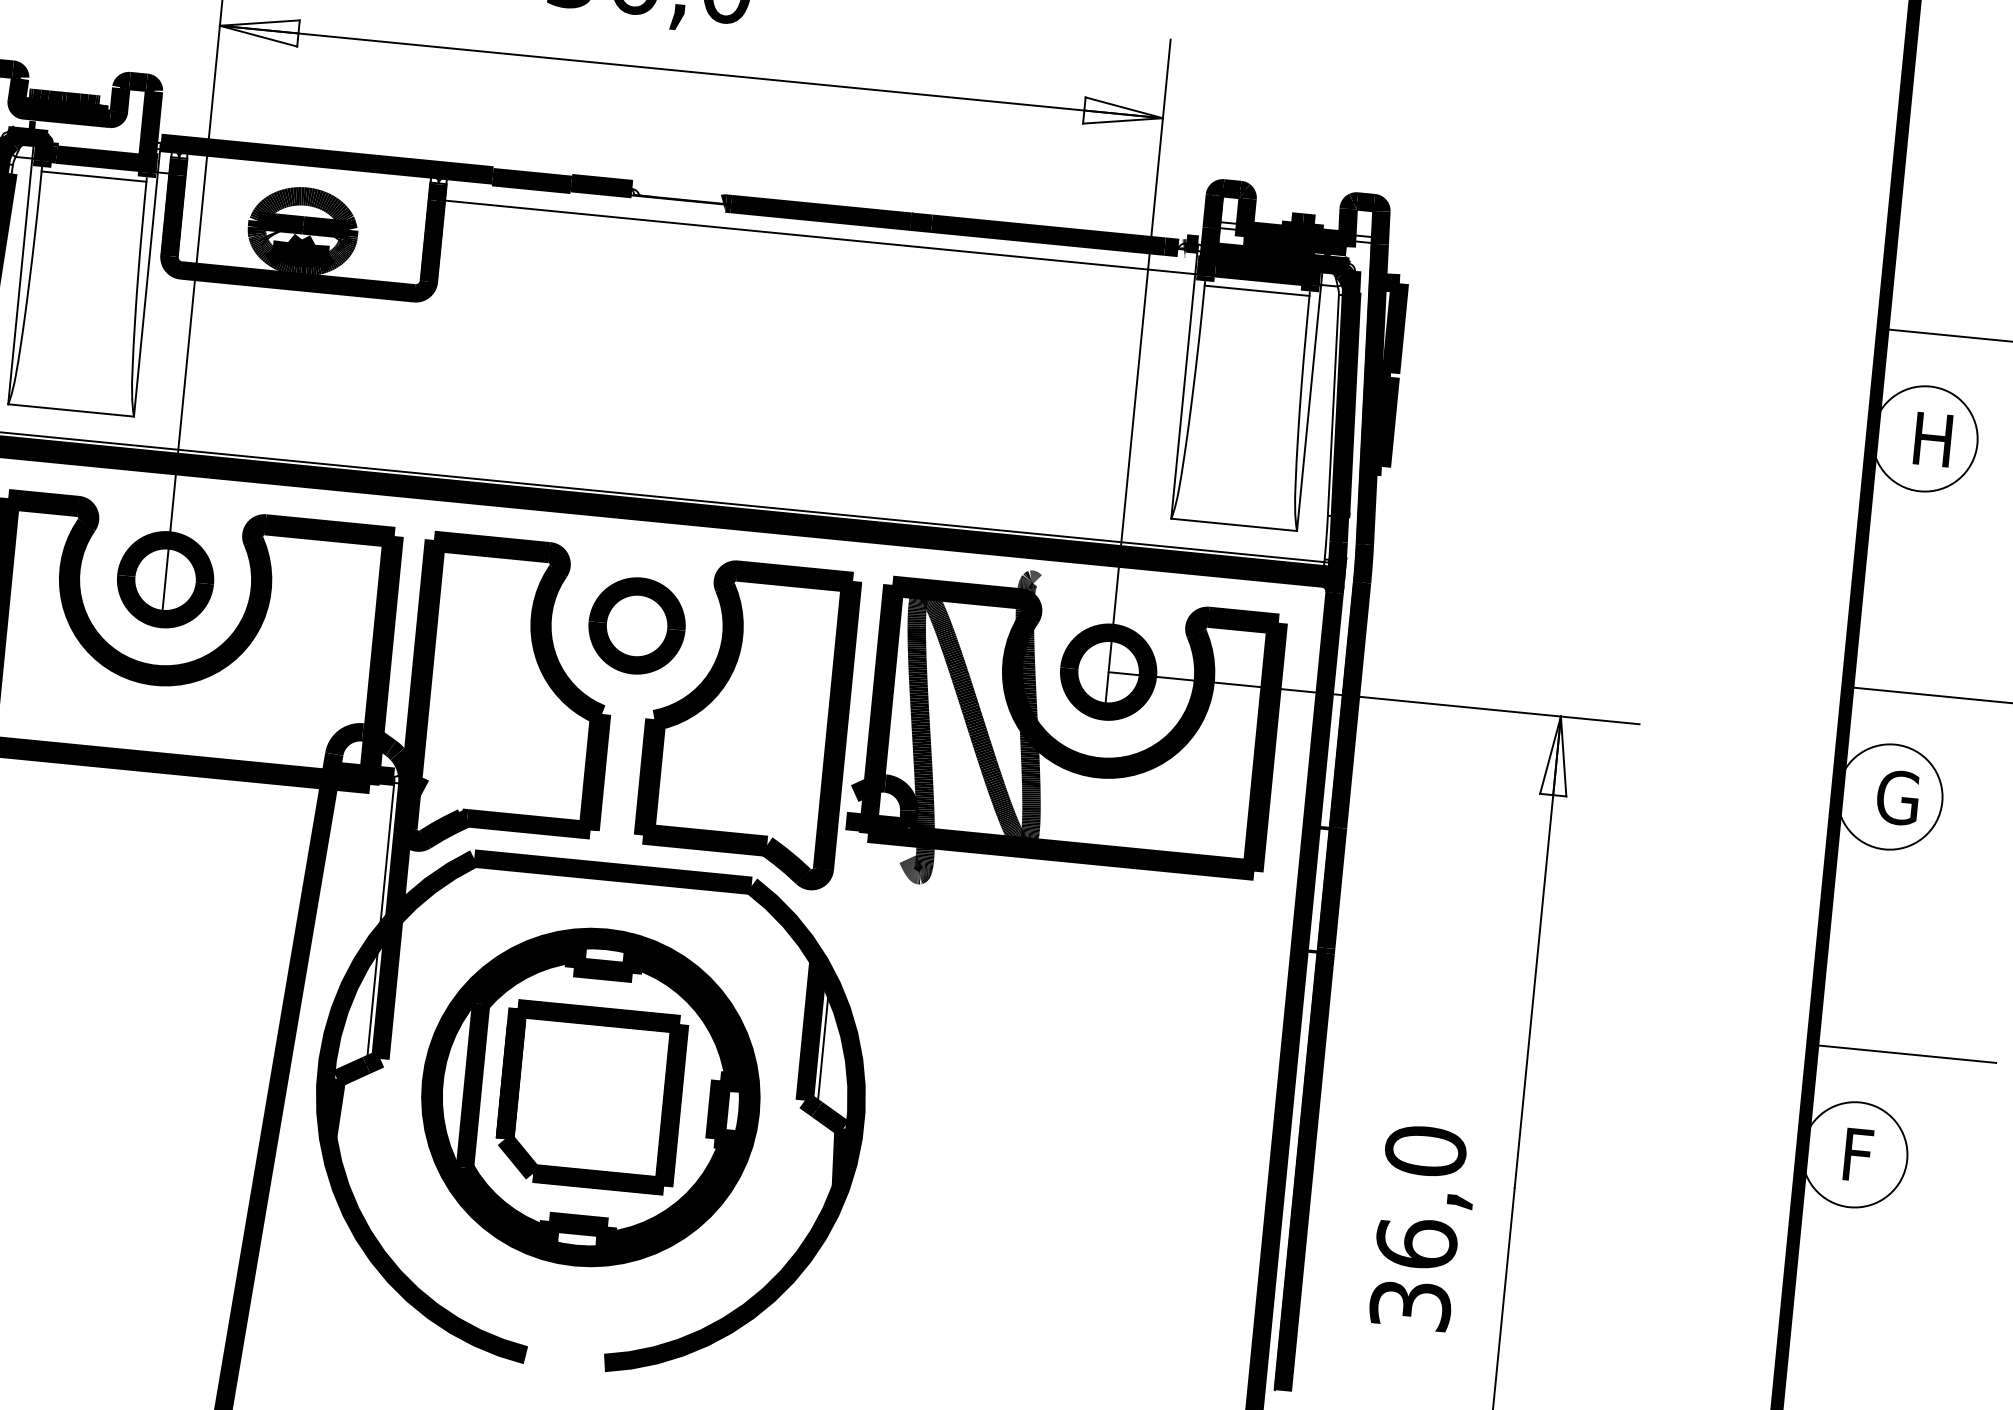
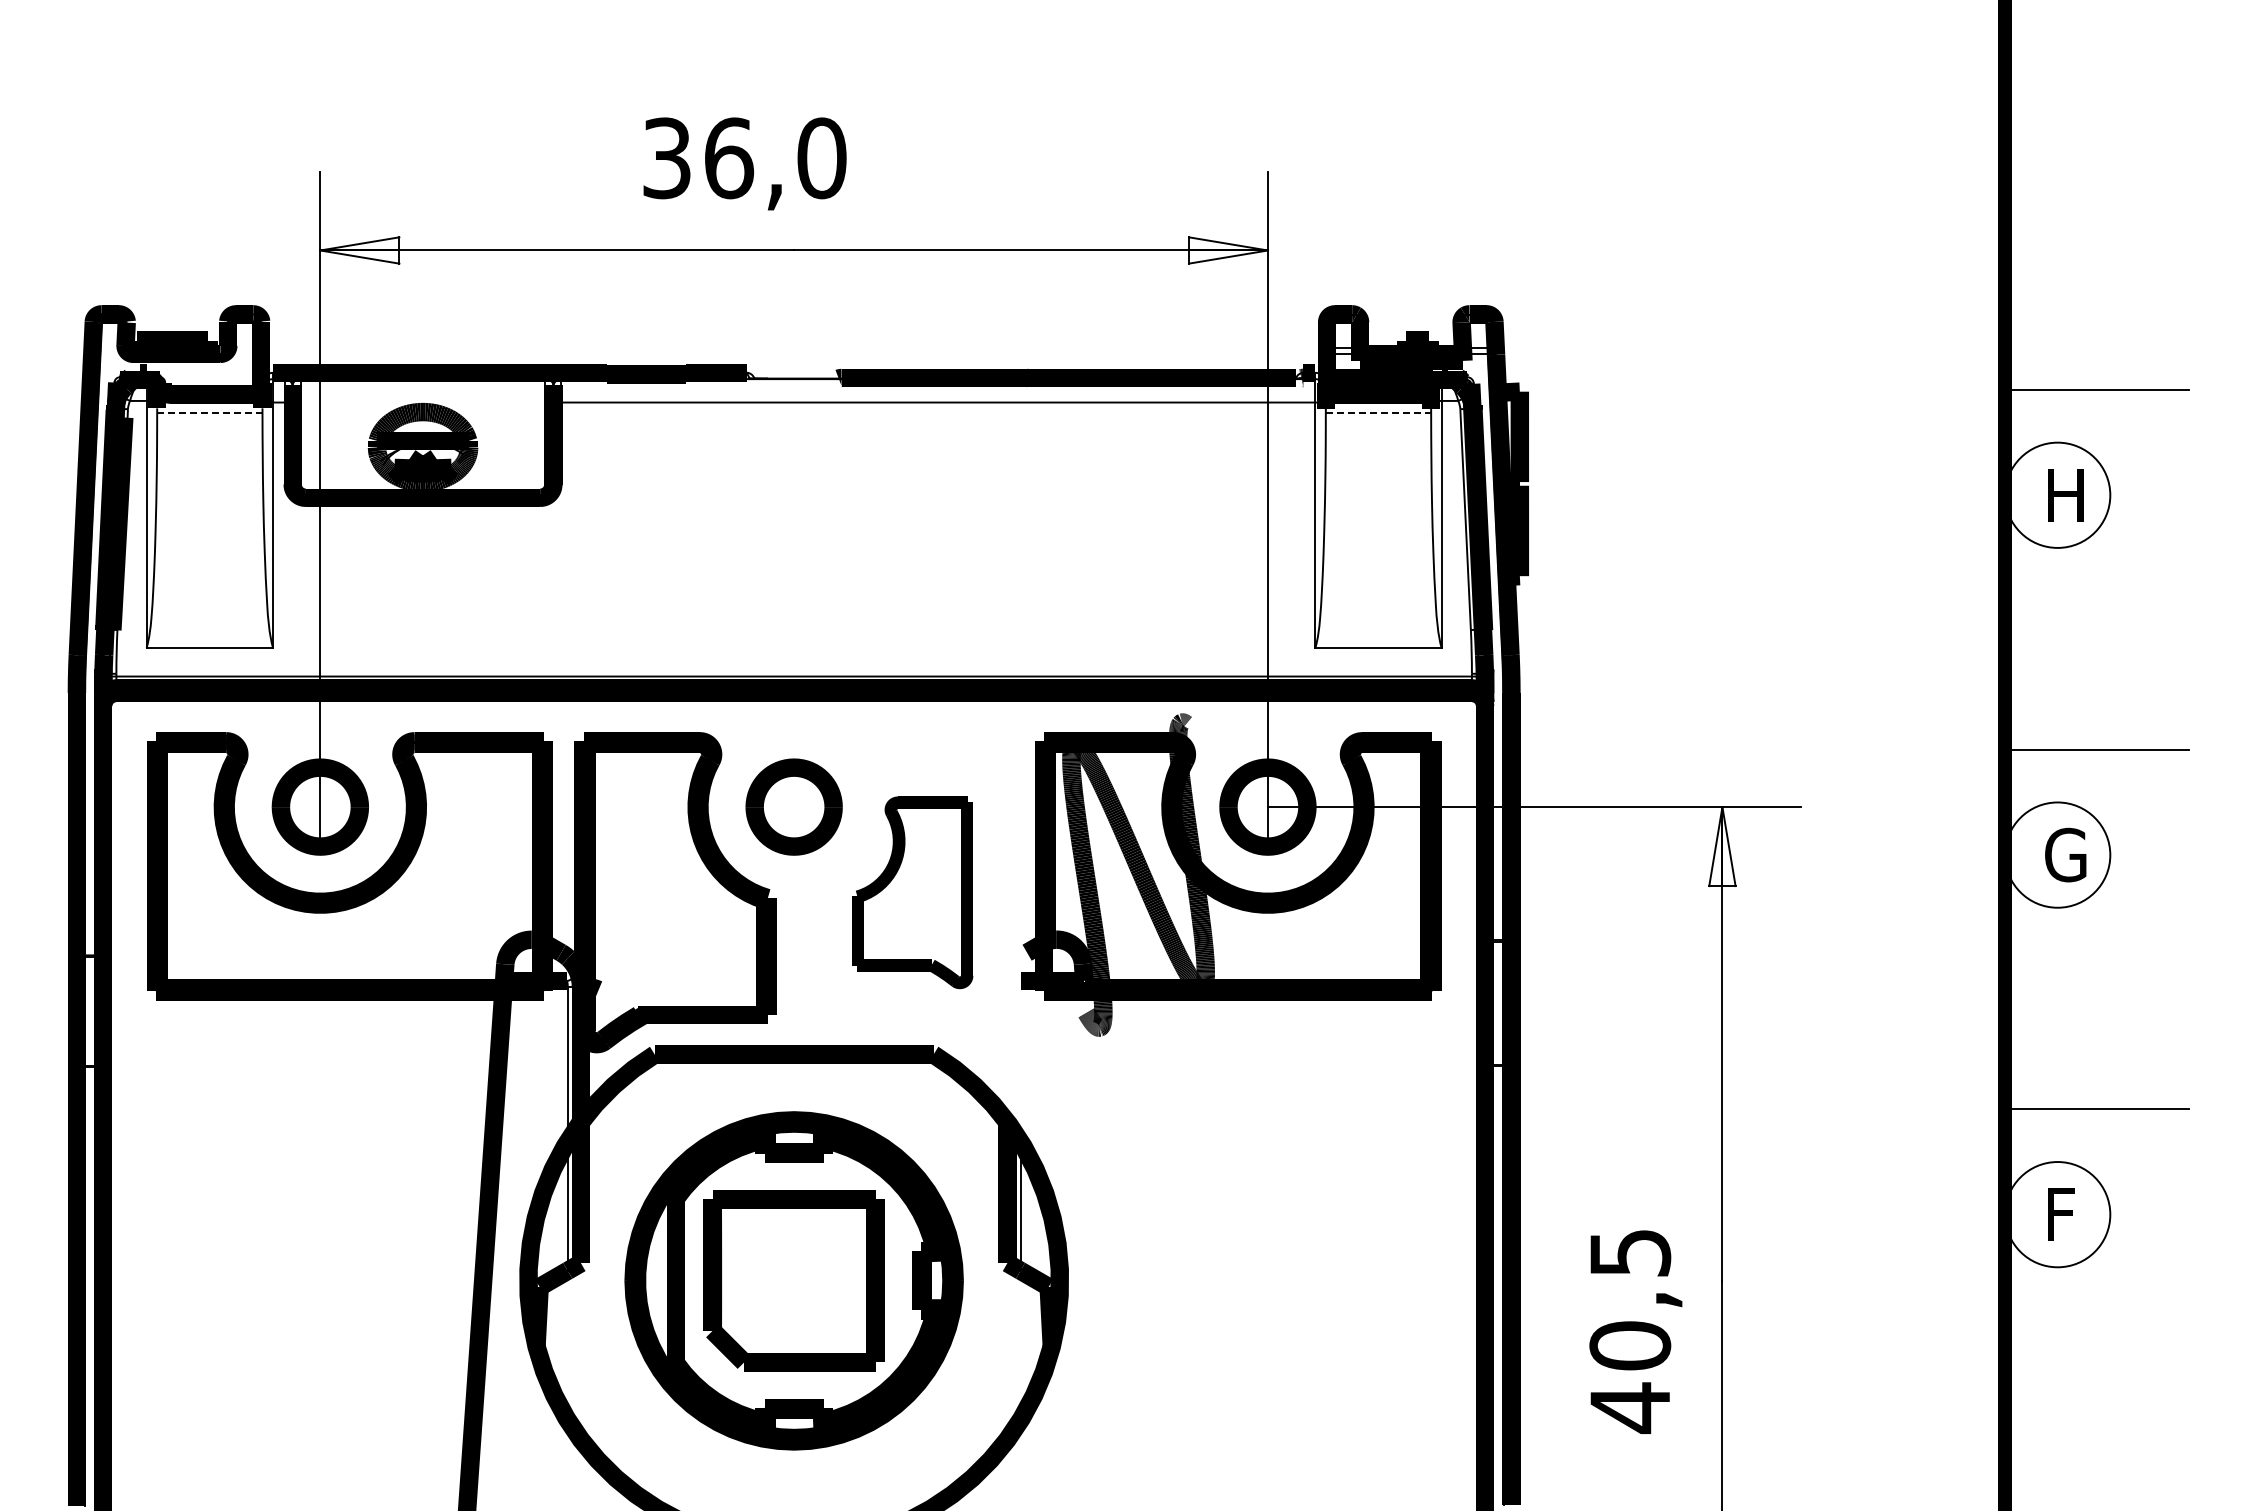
line: (93, 176) -> (209, 412), solid -> dashed
line: (1257, 291) -> (1378, 413), solid -> dashed
part: (746, 722) -> (912, 892), size x0.6
text: (1418, 1228) -> (1630, 1330), 36,0 -> 40,5

